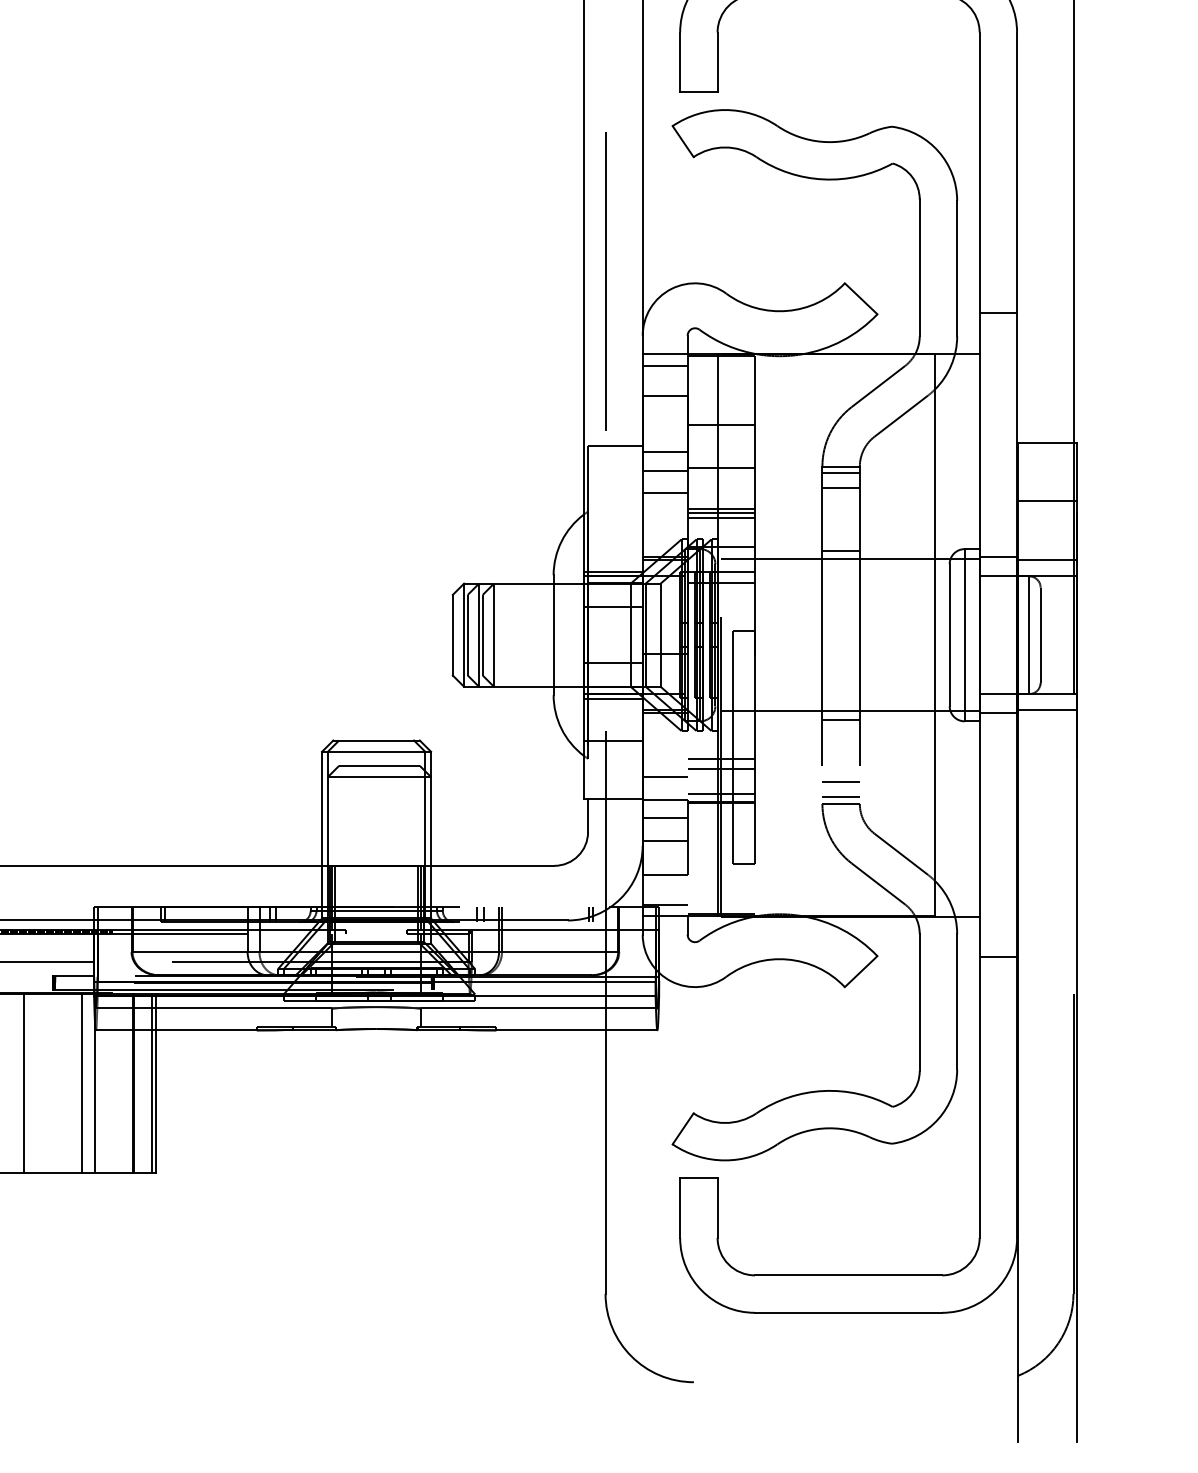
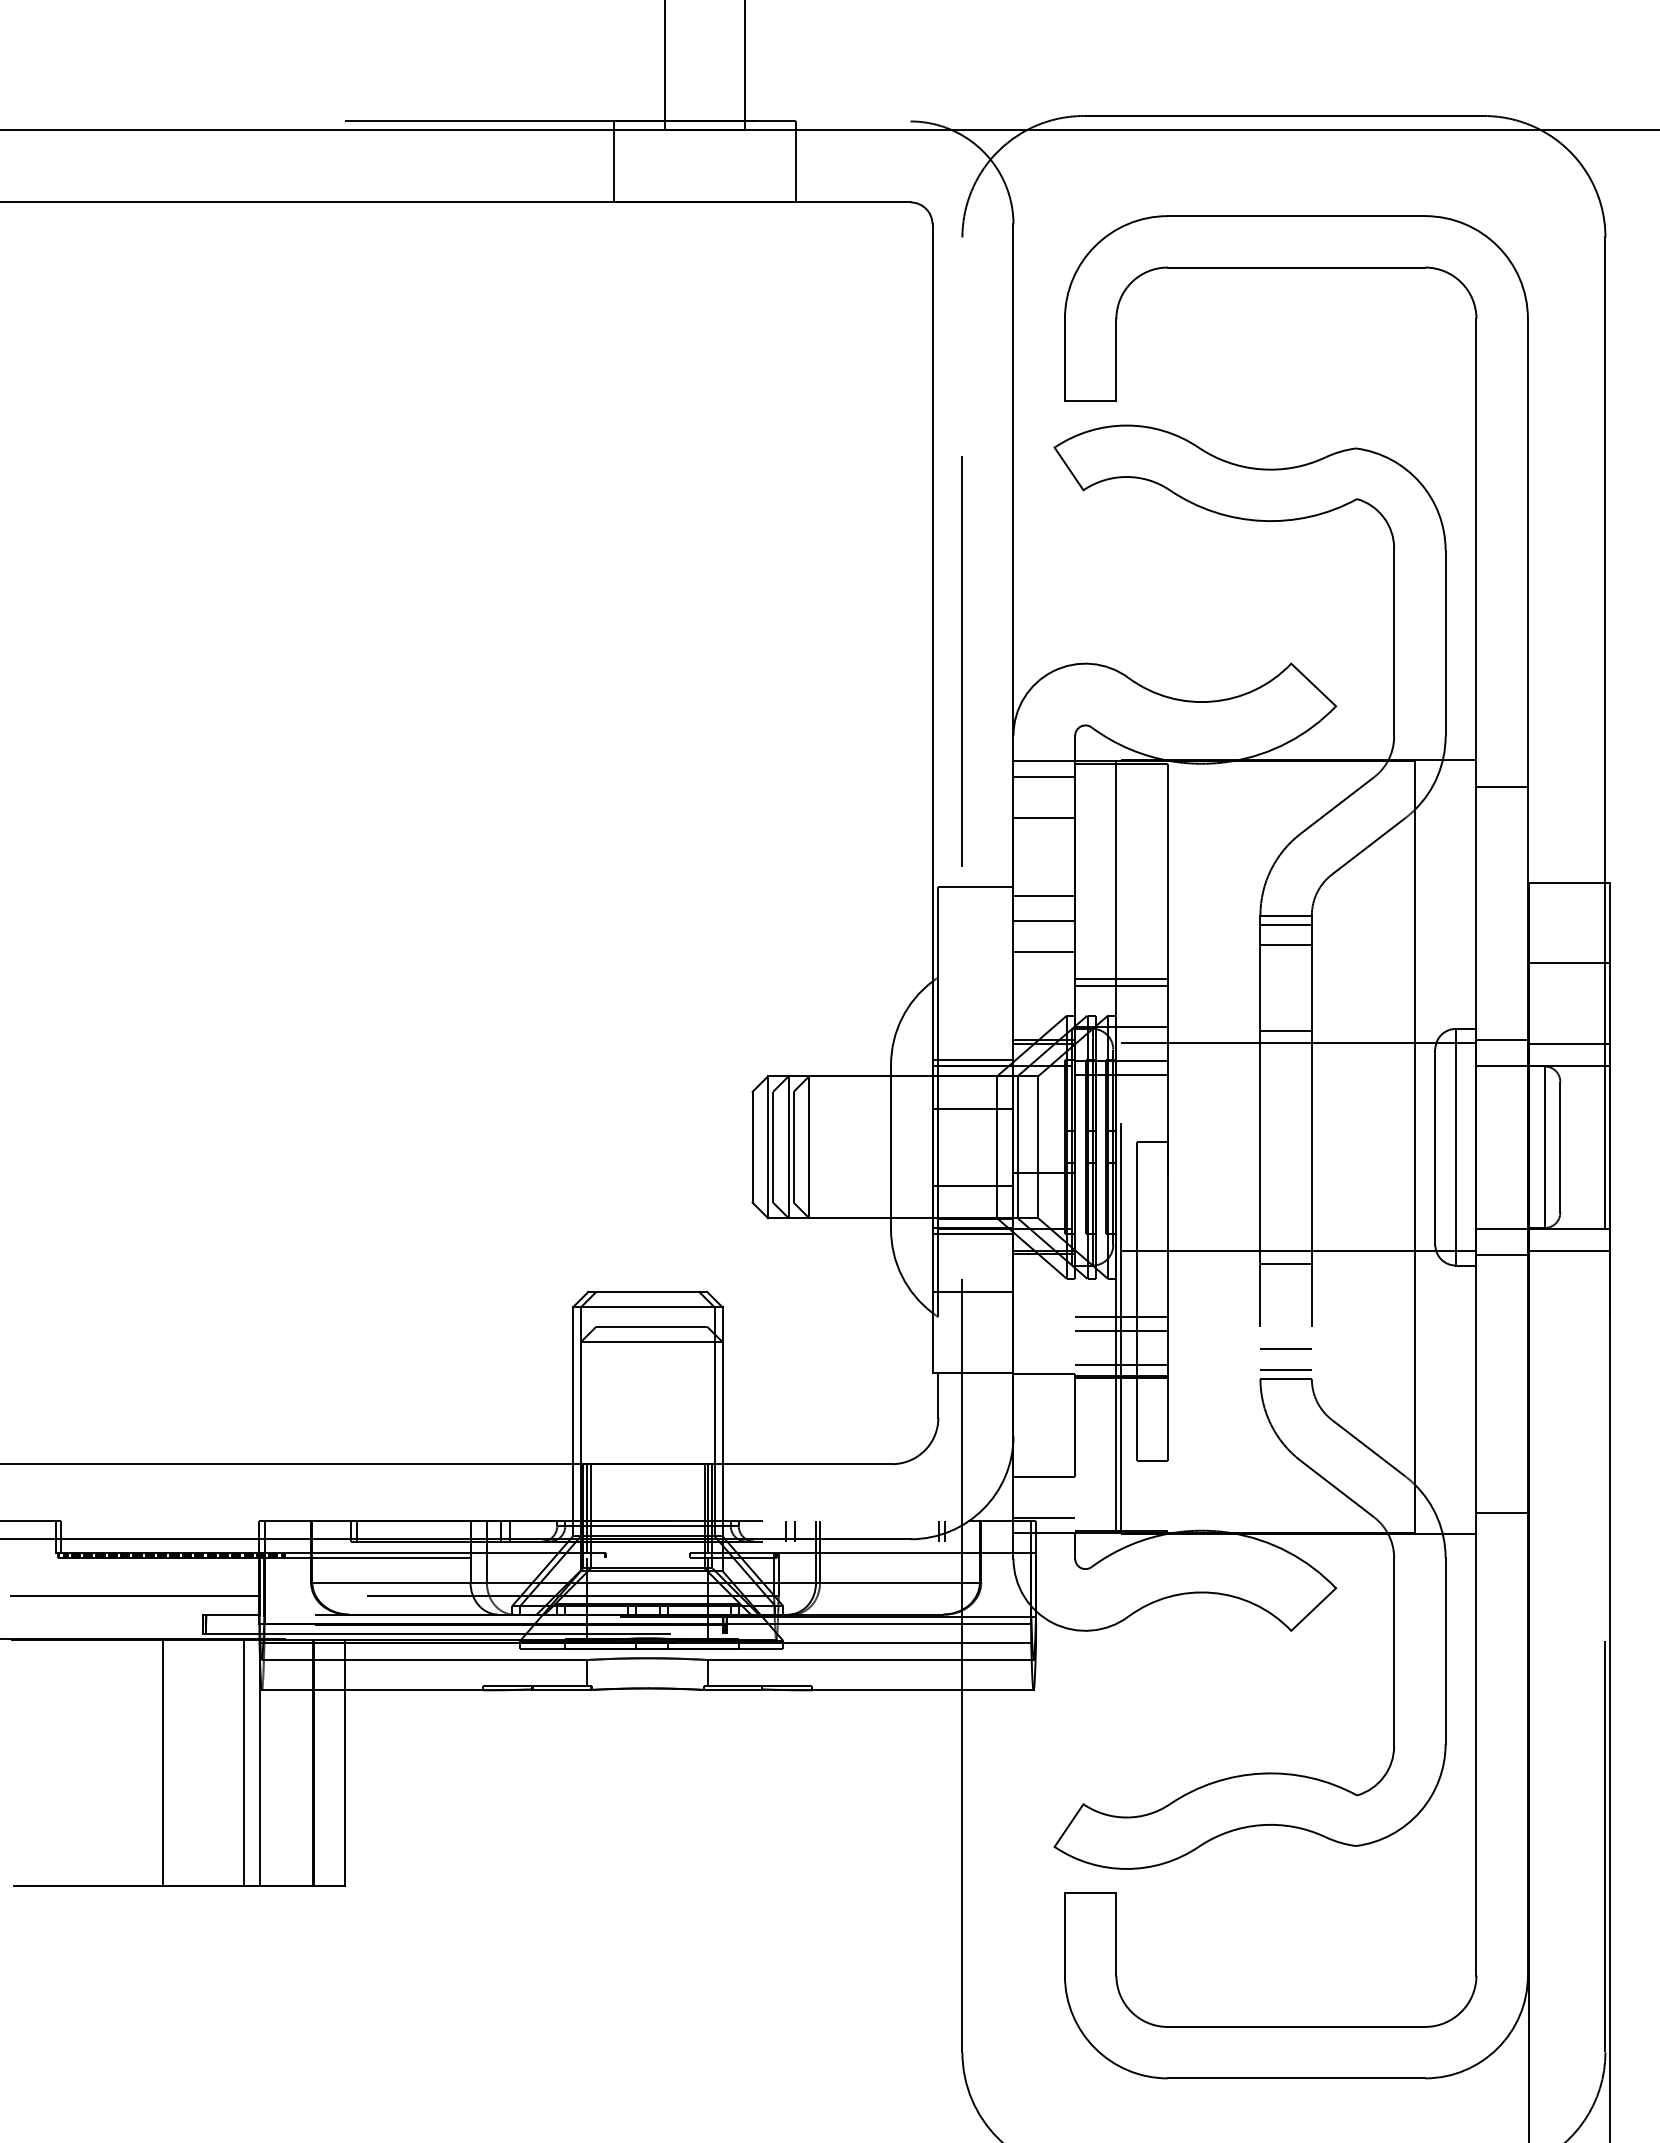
line: (997, 313) -> (1501, 786), moved
line: (721, 425) -> (1121, 858), removed
line: (721, 468) -> (1121, 918), removed
line: (721, 509) -> (1121, 974), removed
line: (665, 777) -> (1044, 1342), removed
line: (665, 818) -> (1044, 1398), removed
line: (665, 841) -> (1044, 1430), removed
line: (997, 957) -> (1501, 1512), moved
line: (152, 1082) -> (339, 1762), removed

